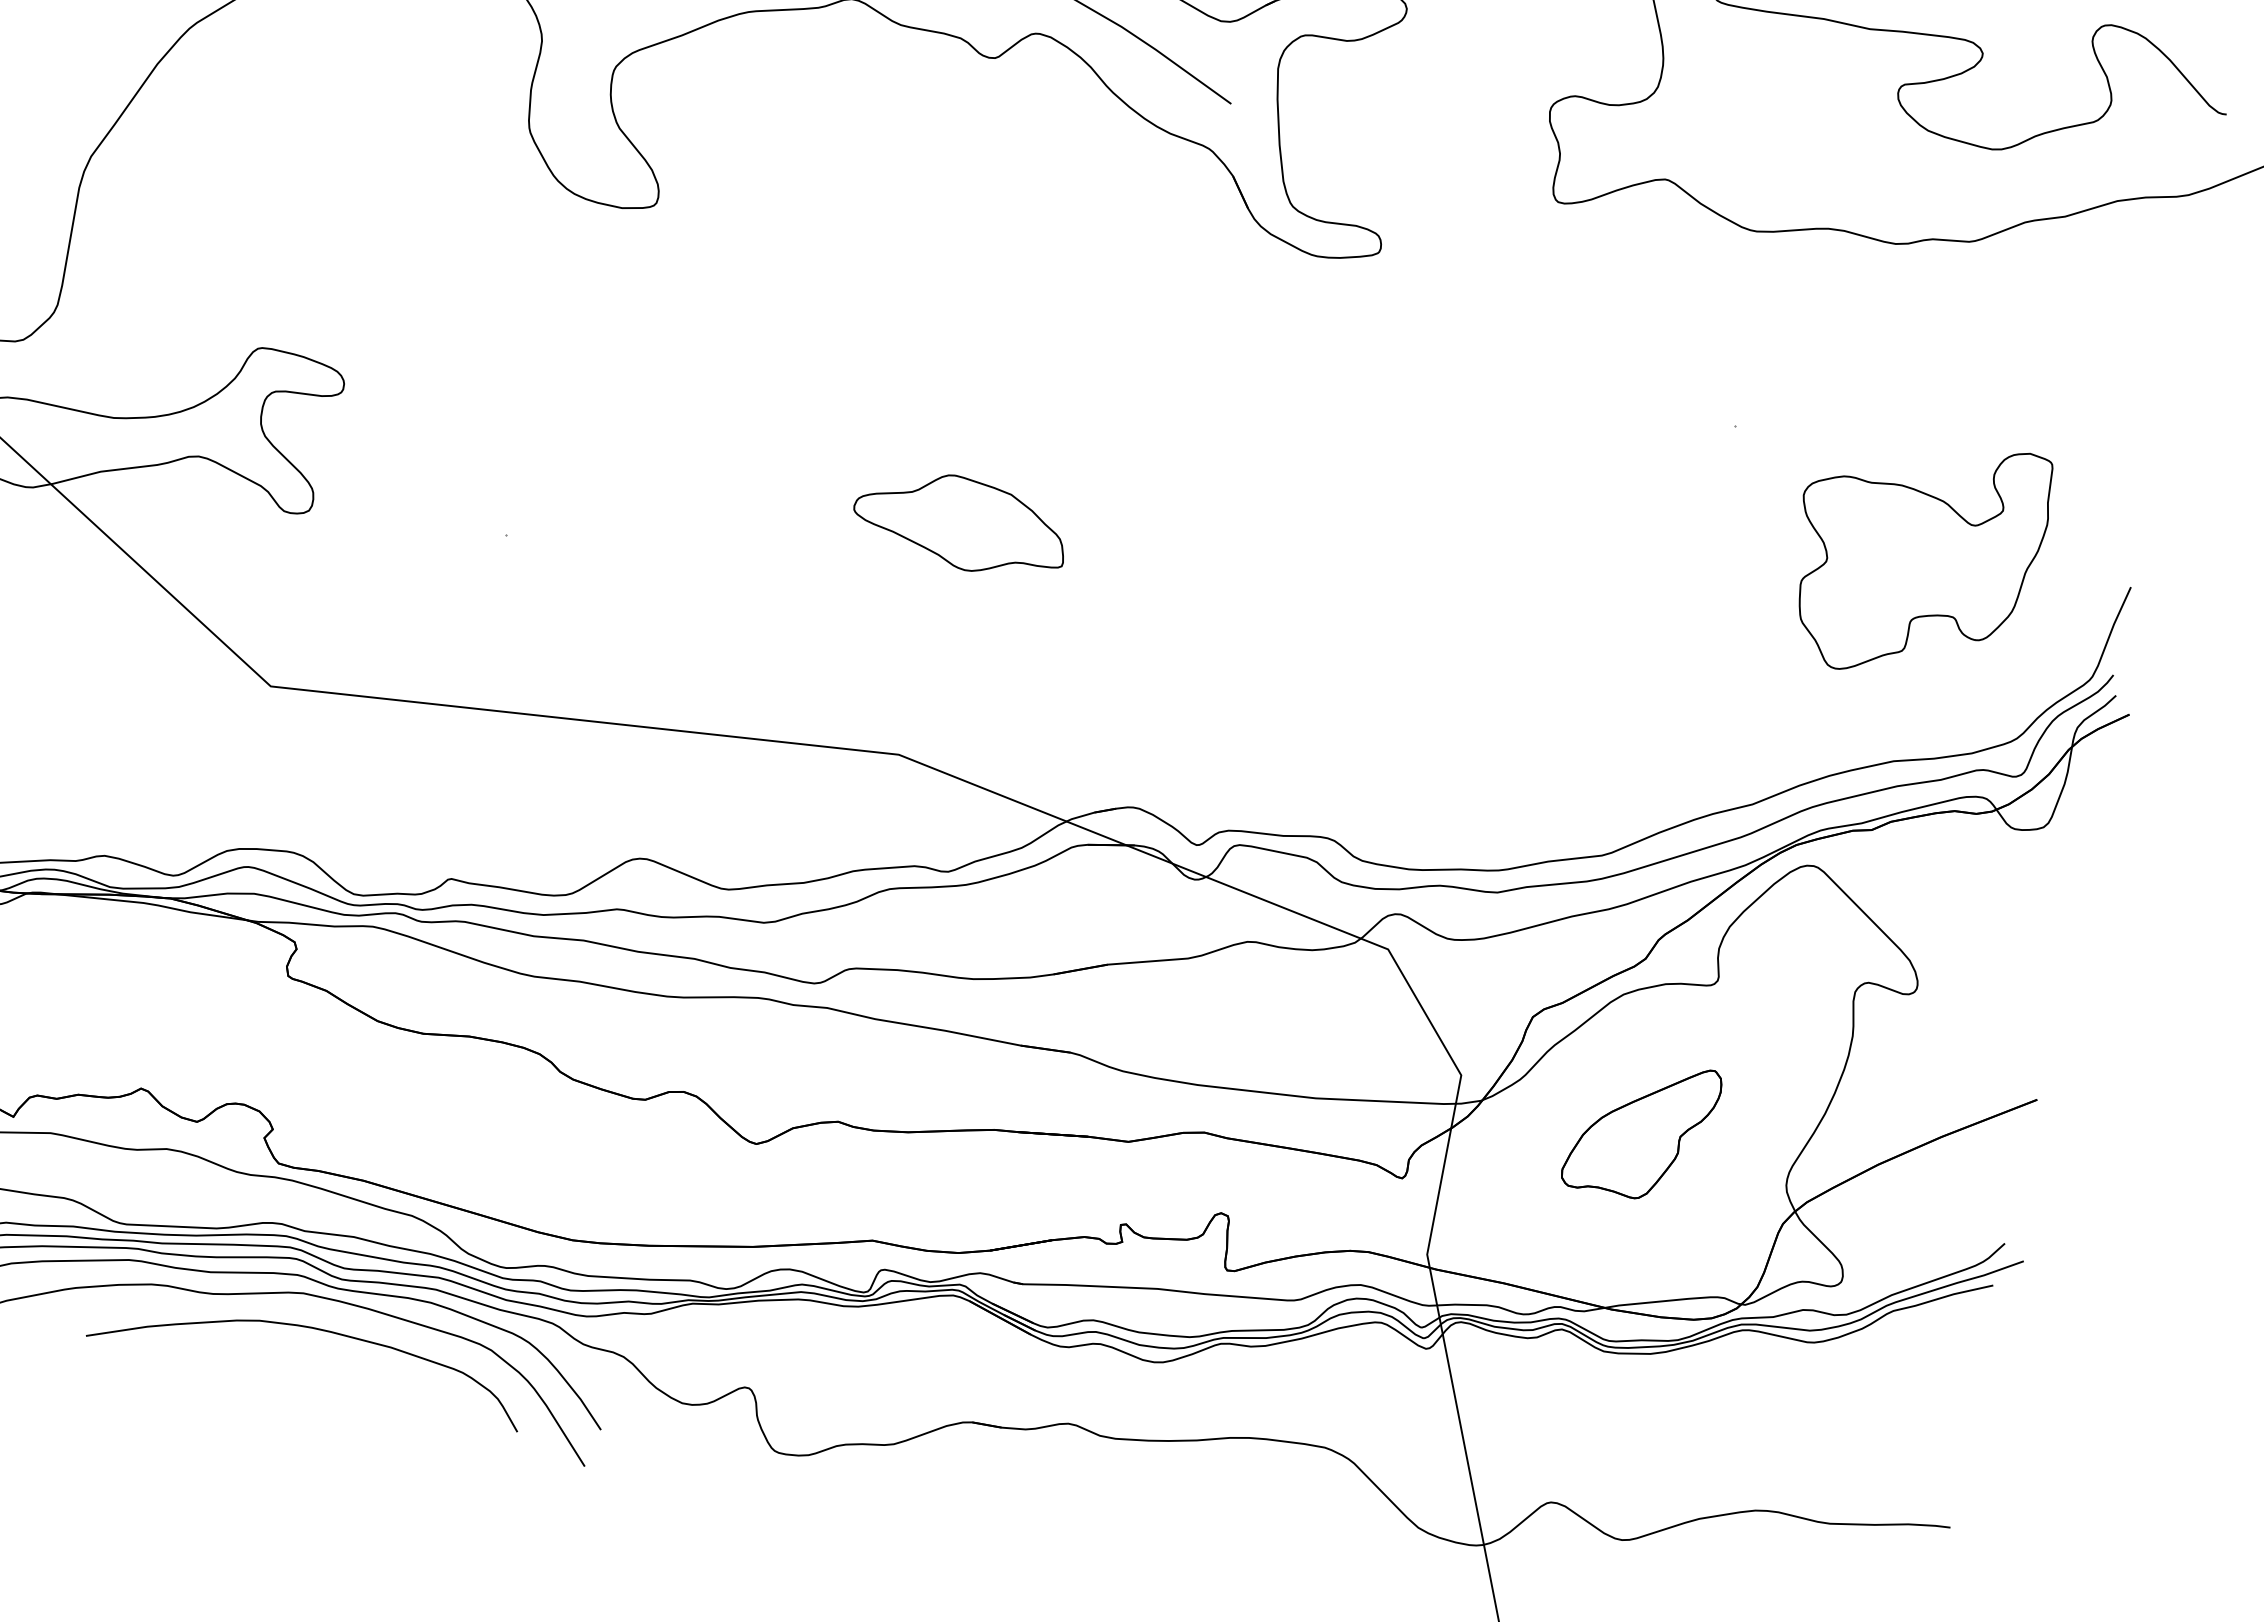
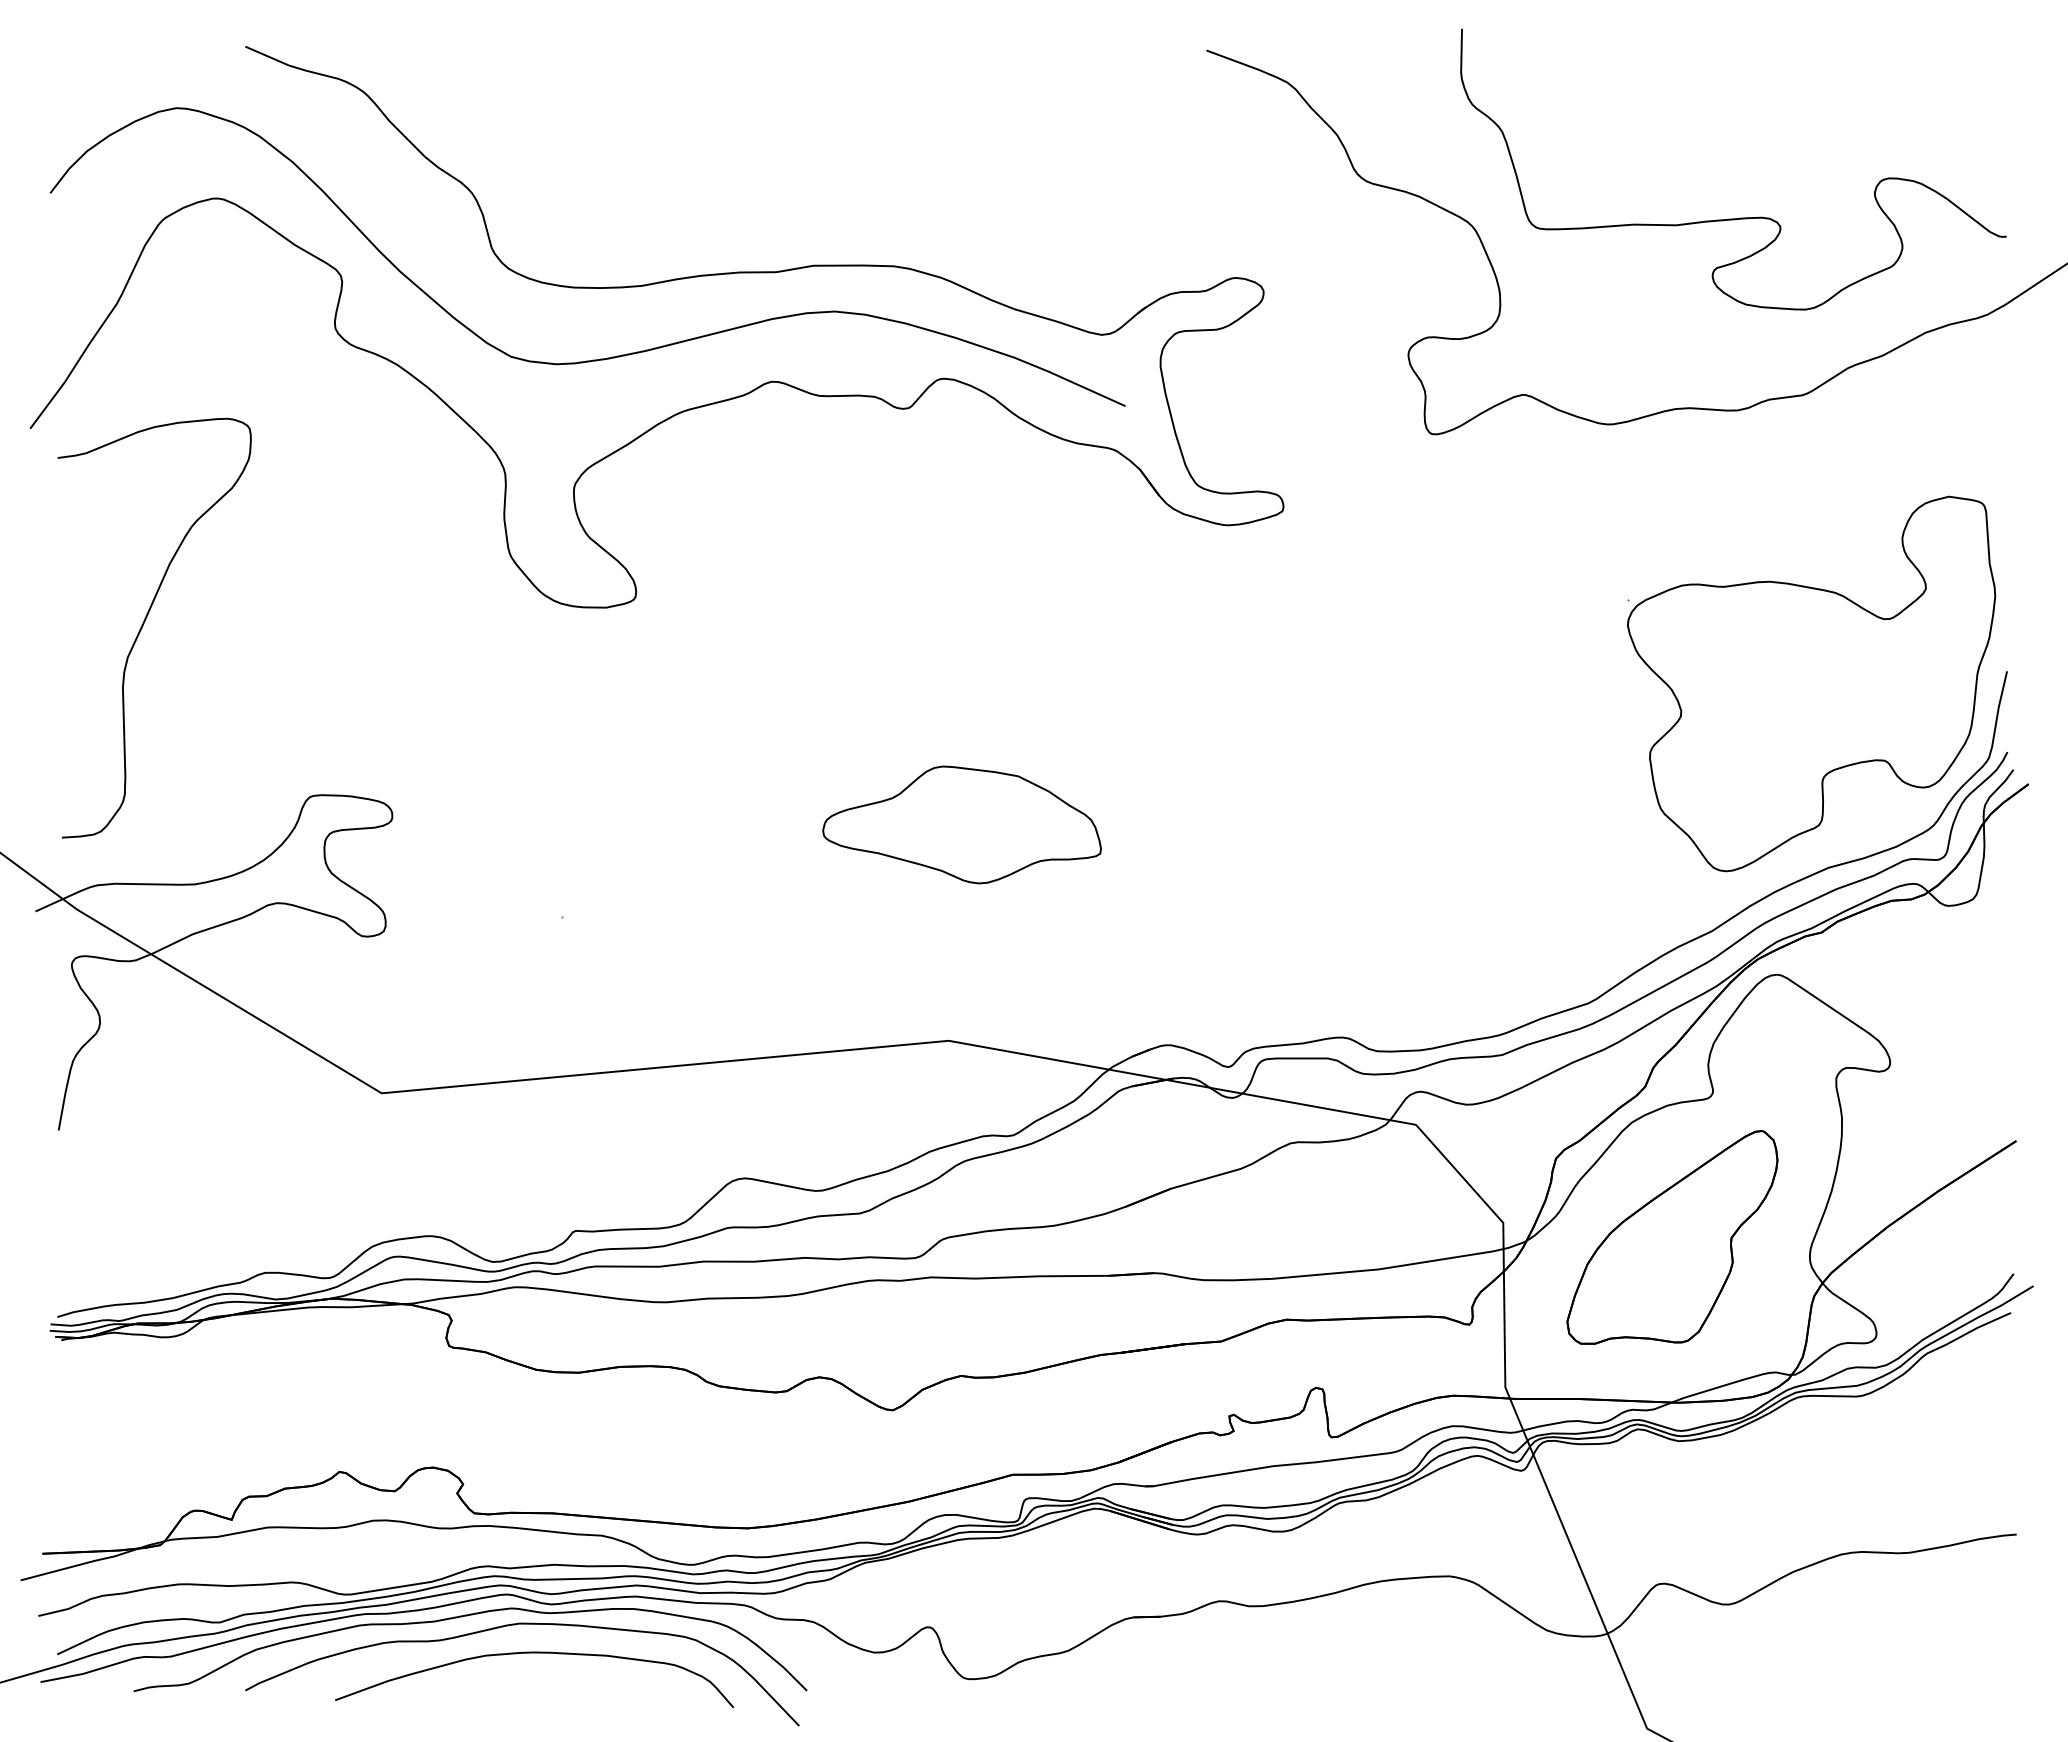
part: (960, 522) -> (961, 824), size x1.43
part: (1915, 557) -> (1811, 683), size x1.67
part: (1642, 1128) -> (1672, 1237), size x1.67

